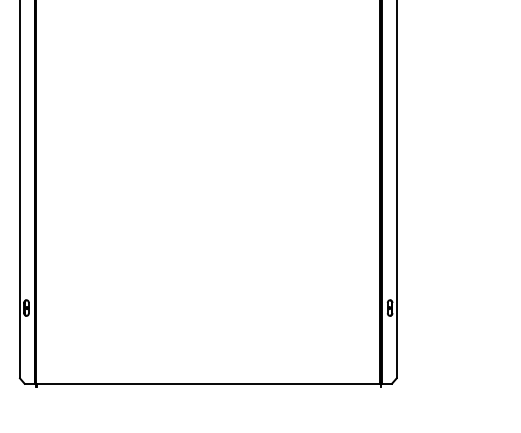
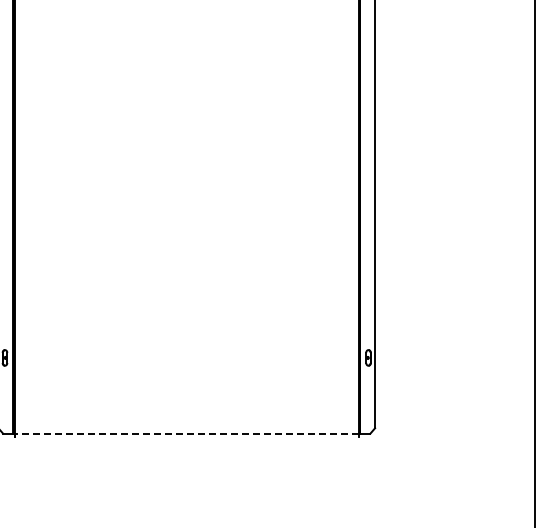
line: (208, 383) -> (186, 433), solid -> dashed

